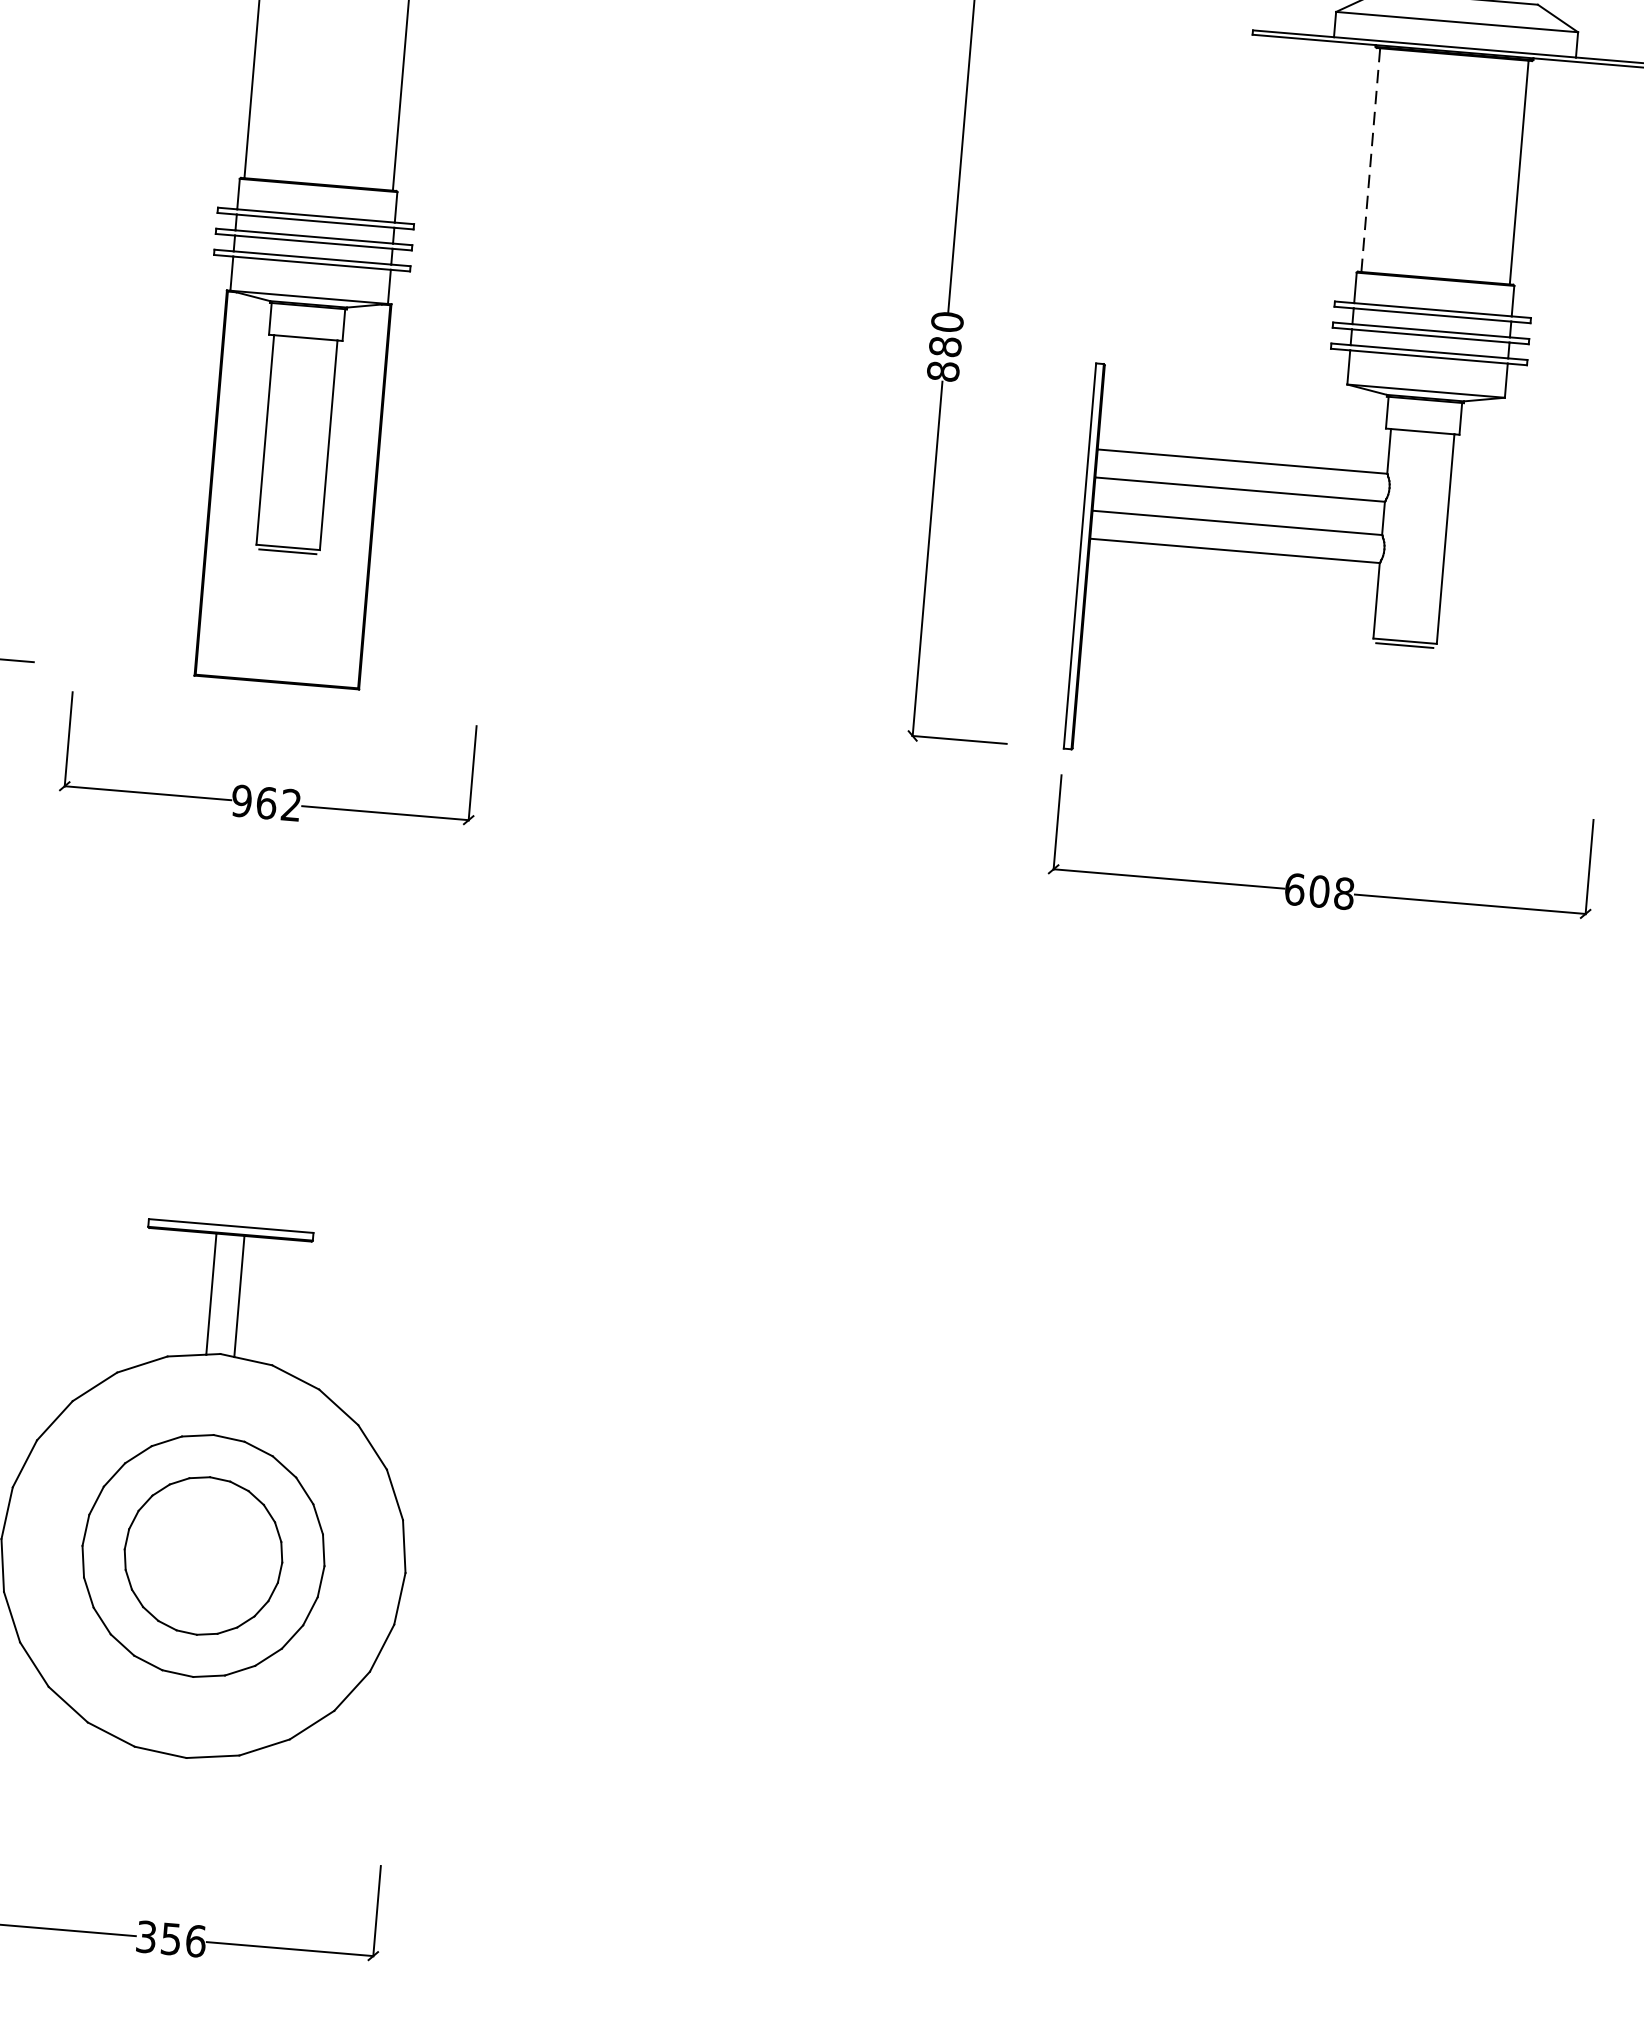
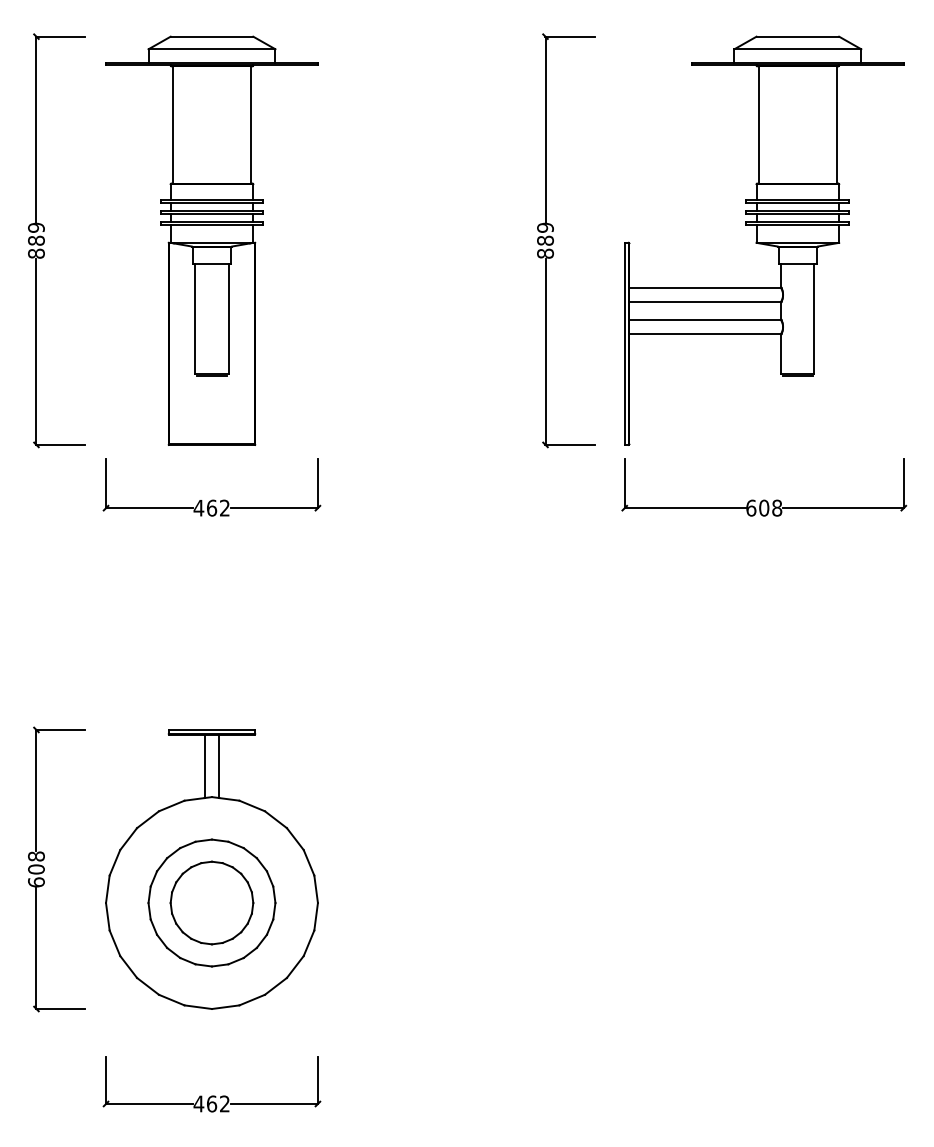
line: (1370, 159) -> (758, 124), dashed -> solid
text: (947, 321) -> (545, 227), 880 -> 889
text: (241, 799) -> (198, 507), 962 -> 462
text: (170, 1938) -> (211, 1103), 356 -> 462

